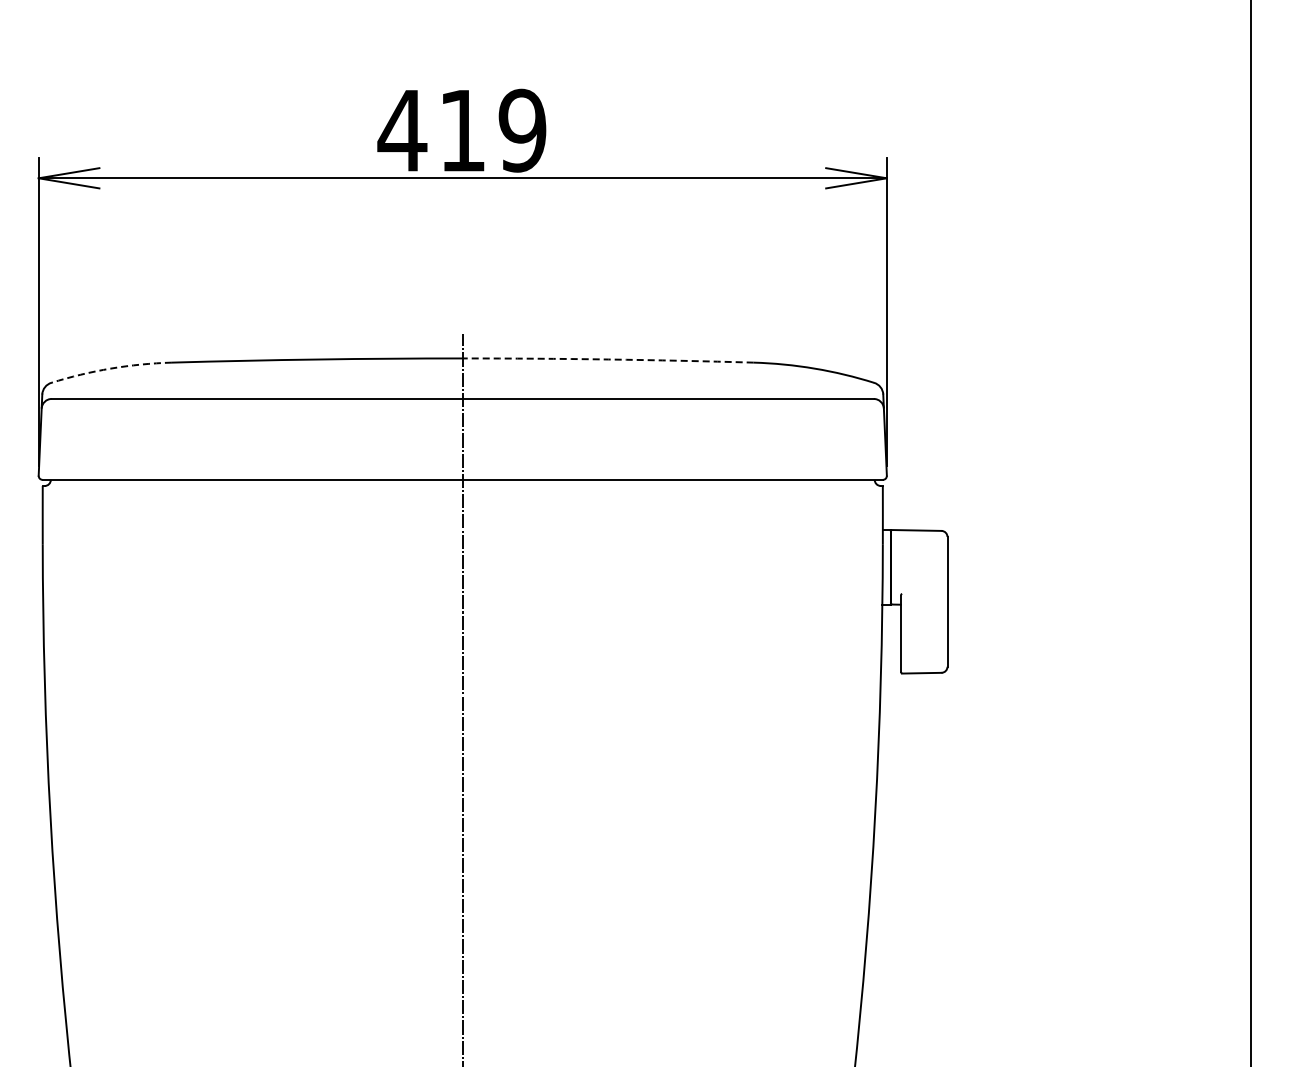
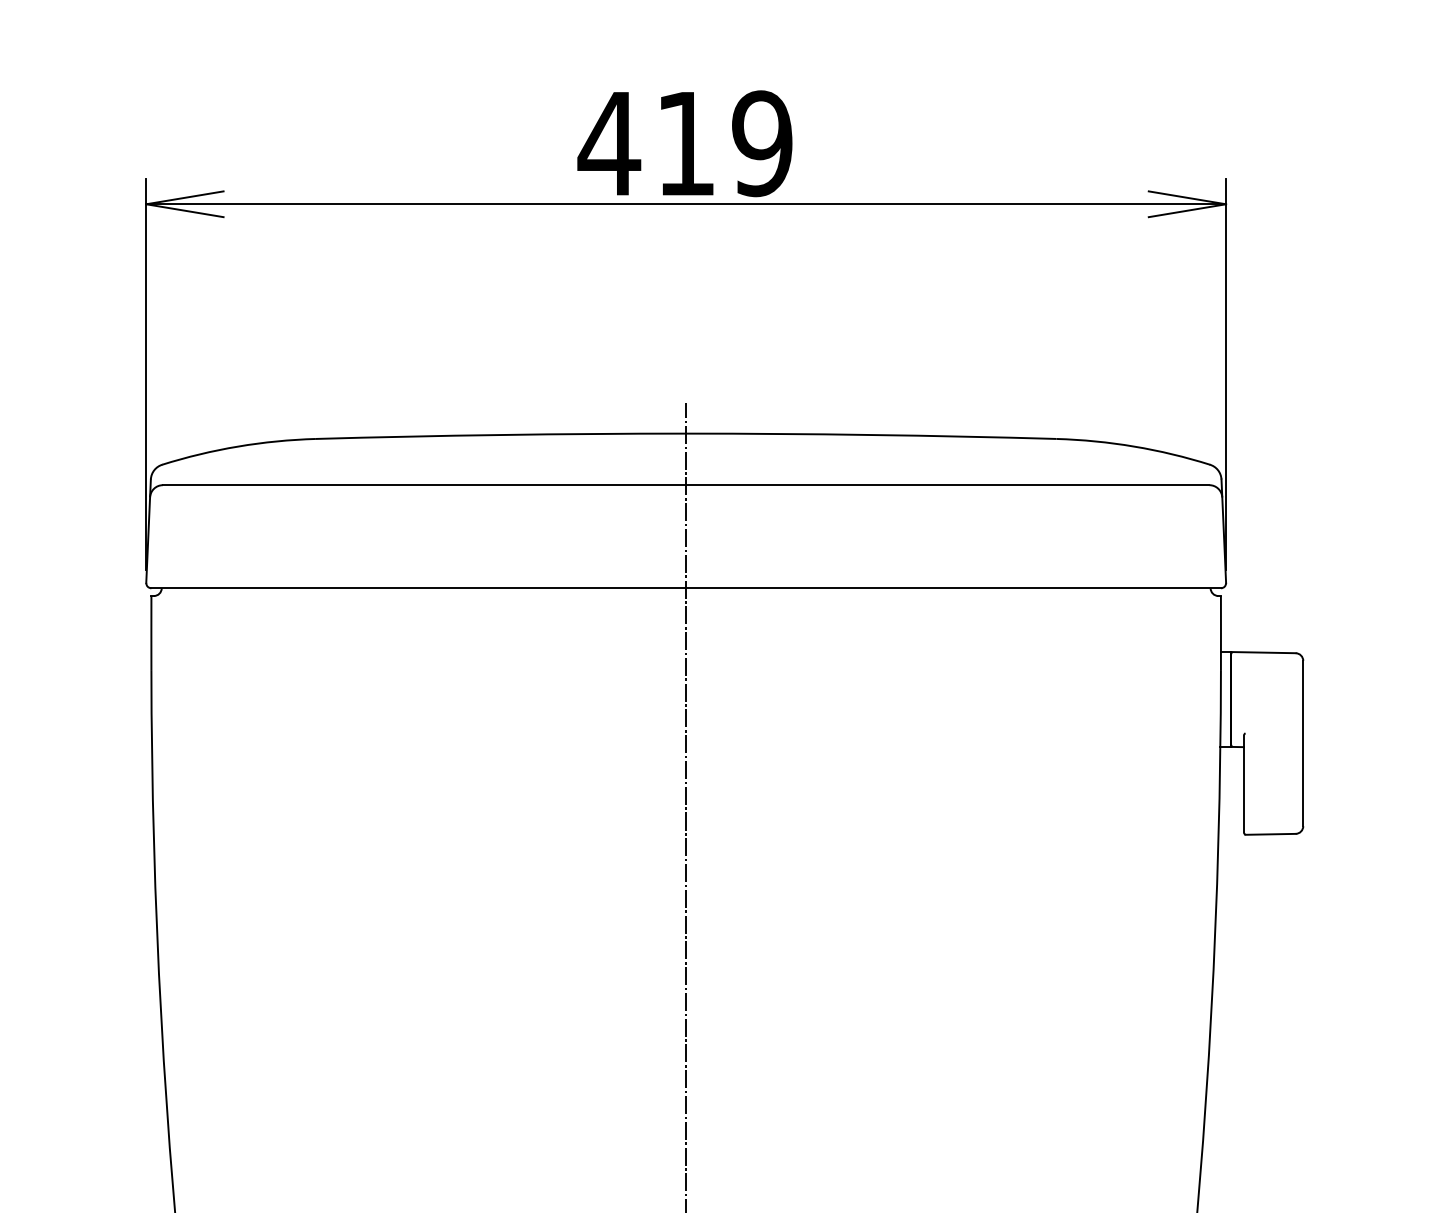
arc: (608, 359) -> (871, 434), dashed -> solid
arc: (110, 368) -> (237, 446), dashed -> solid

